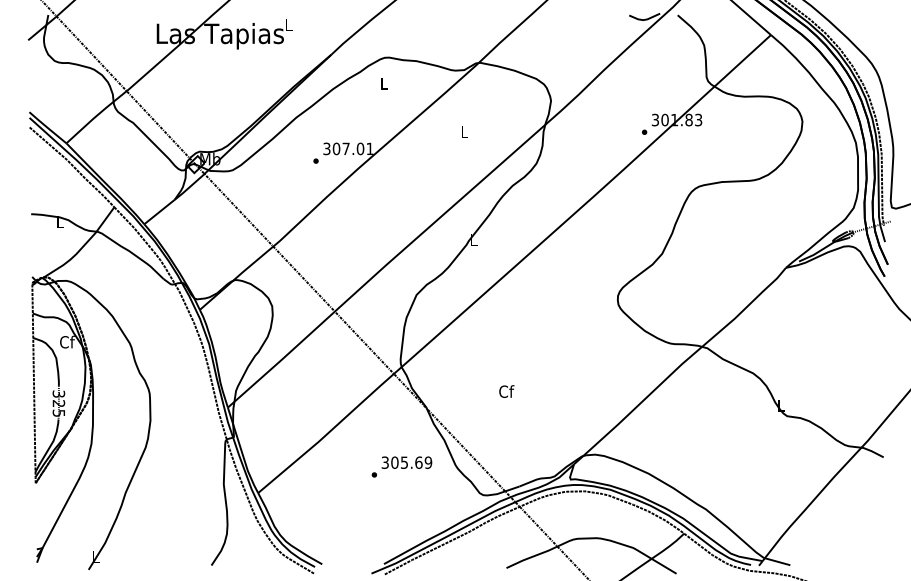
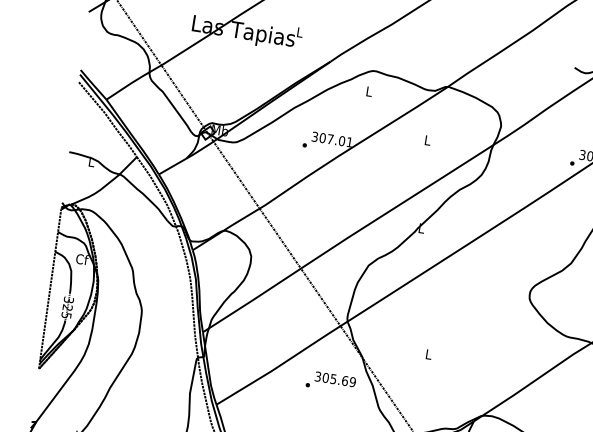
text: (506, 391) -> (428, 354), Cf -> L
text: (401, 466) -> (330, 381), moved

